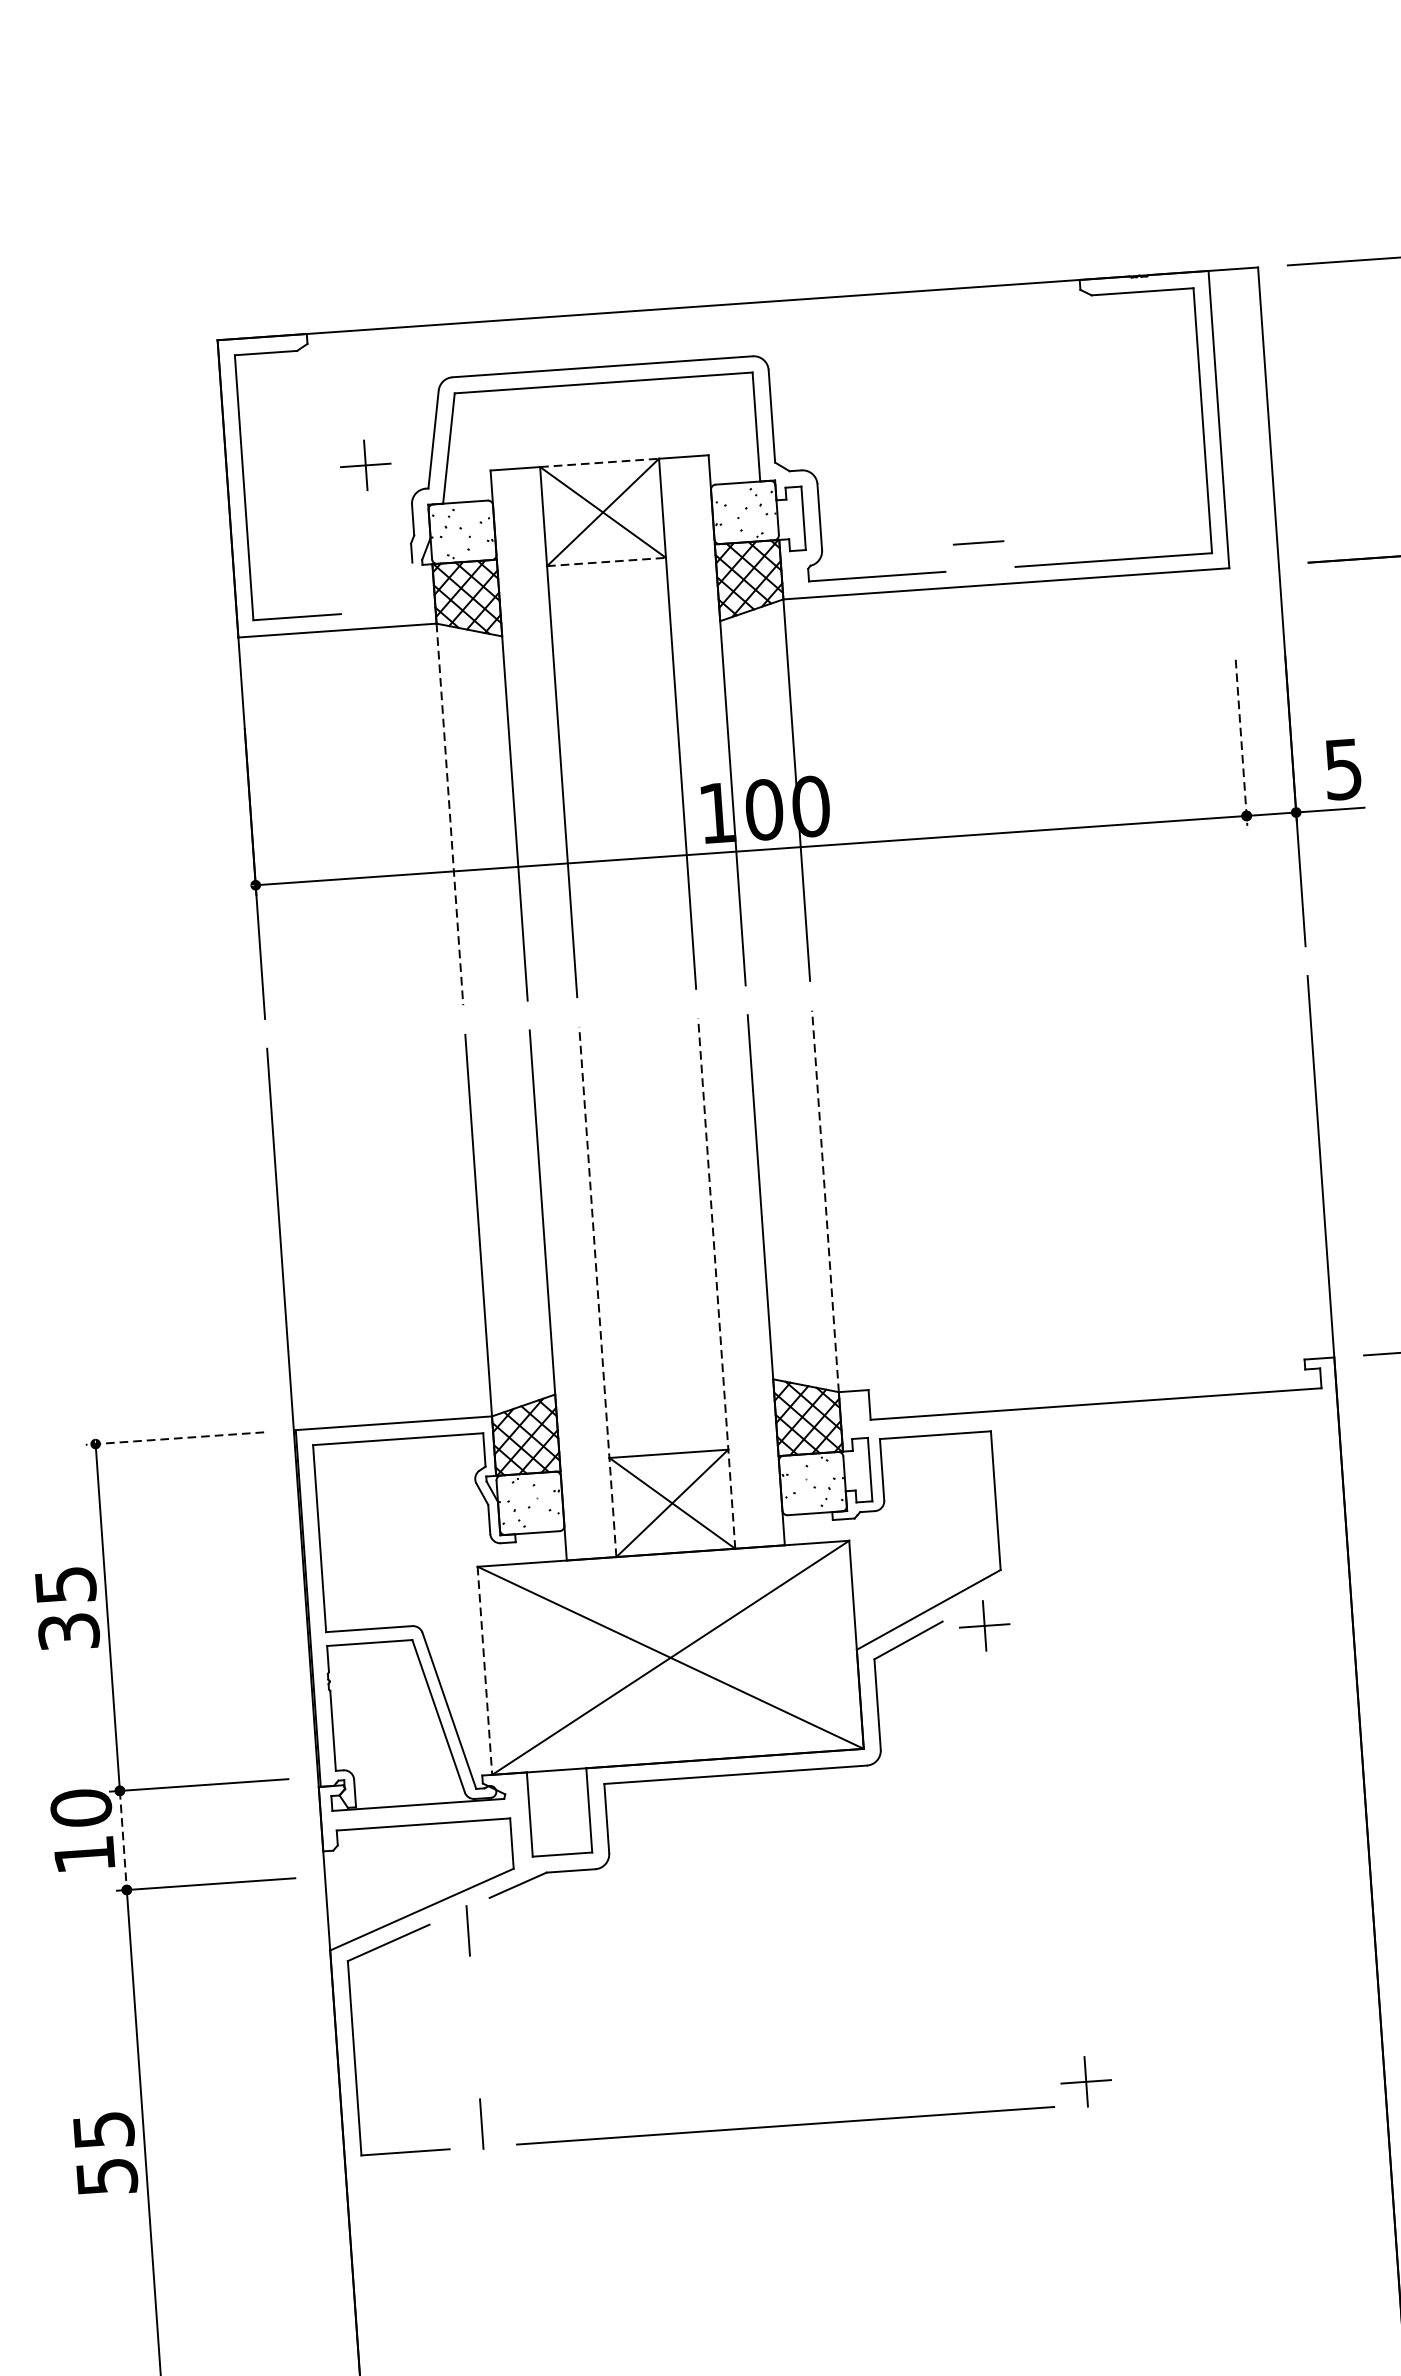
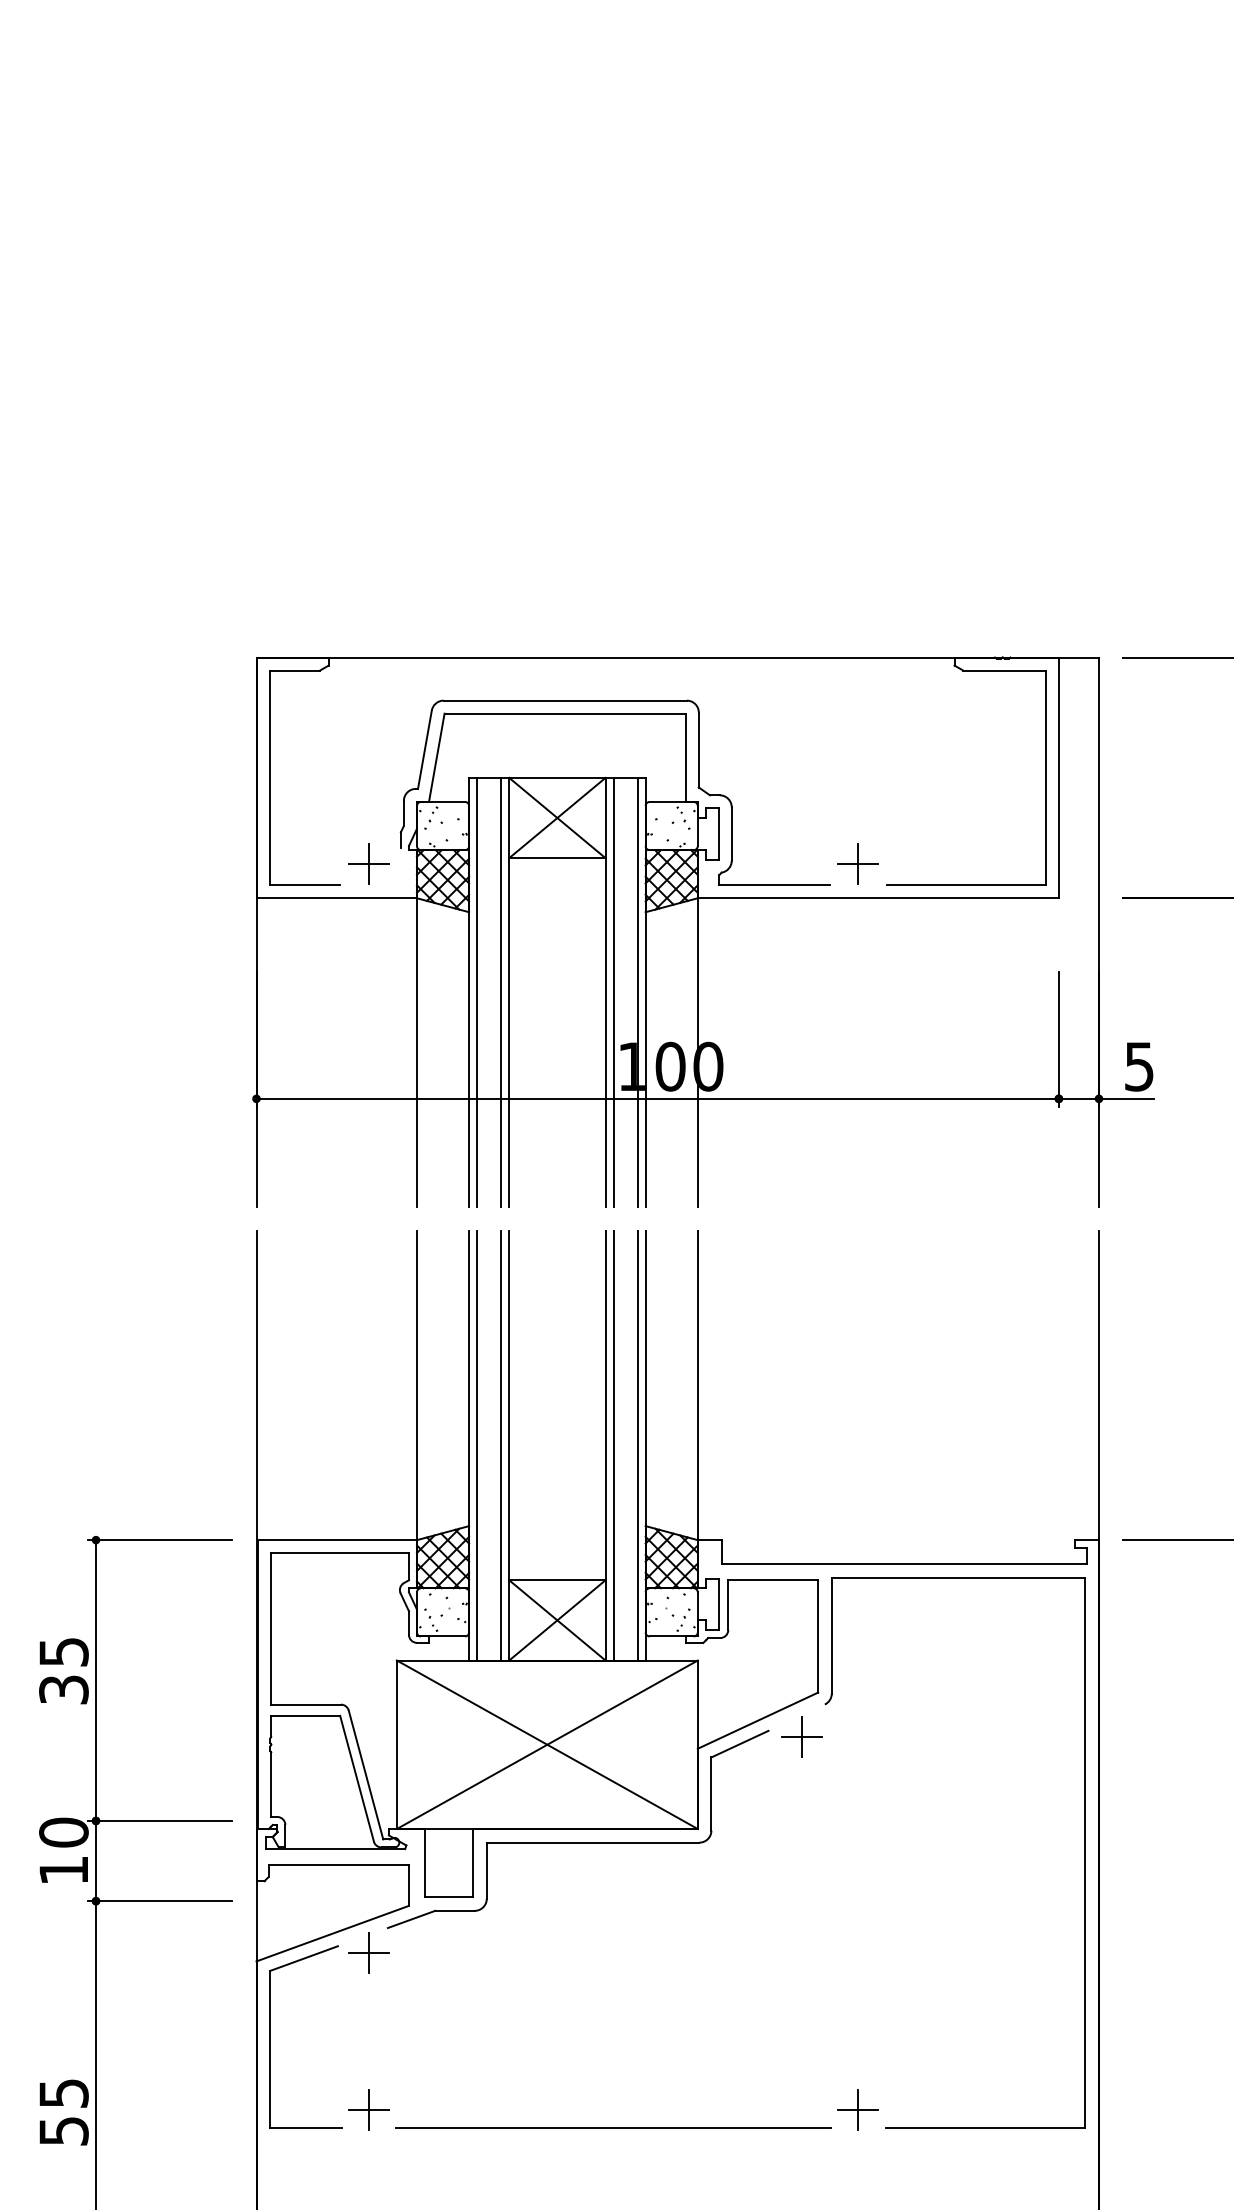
line: (599, 462) -> (557, 777), dashed -> solid
part: (365, 465) -> (368, 863), moved
line: (978, 542) -> (858, 863), added
line: (606, 562) -> (557, 858), dashed -> solid
line: (717, 721) -> (637, 992), added
line: (687, 723) -> (613, 992), added
line: (549, 732) -> (501, 992), added
line: (519, 734) -> (477, 992), added
line: (1241, 743) -> (1058, 1040), dashed -> solid
line: (449, 815) -> (416, 1053), dashed -> solid
line: (825, 1201) -> (697, 1385), dashed -> solid
line: (756, 1280) -> (637, 1445), added
line: (726, 1282) -> (613, 1445), added
line: (716, 1283) -> (605, 1445), dashed -> solid
line: (598, 1291) -> (509, 1445), dashed -> solid
line: (588, 1292) -> (501, 1445), added
line: (558, 1294) -> (477, 1445), added
line: (174, 1439) -> (159, 1540), dashed -> solid
line: (484, 1671) -> (396, 1745), dashed -> solid
part: (1343, 1744) -> (1084, 1852), added
line: (123, 1840) -> (96, 1861), dashed -> solid
line: (467, 1931) -> (368, 1953), added
line: (481, 2123) -> (368, 2109), added

